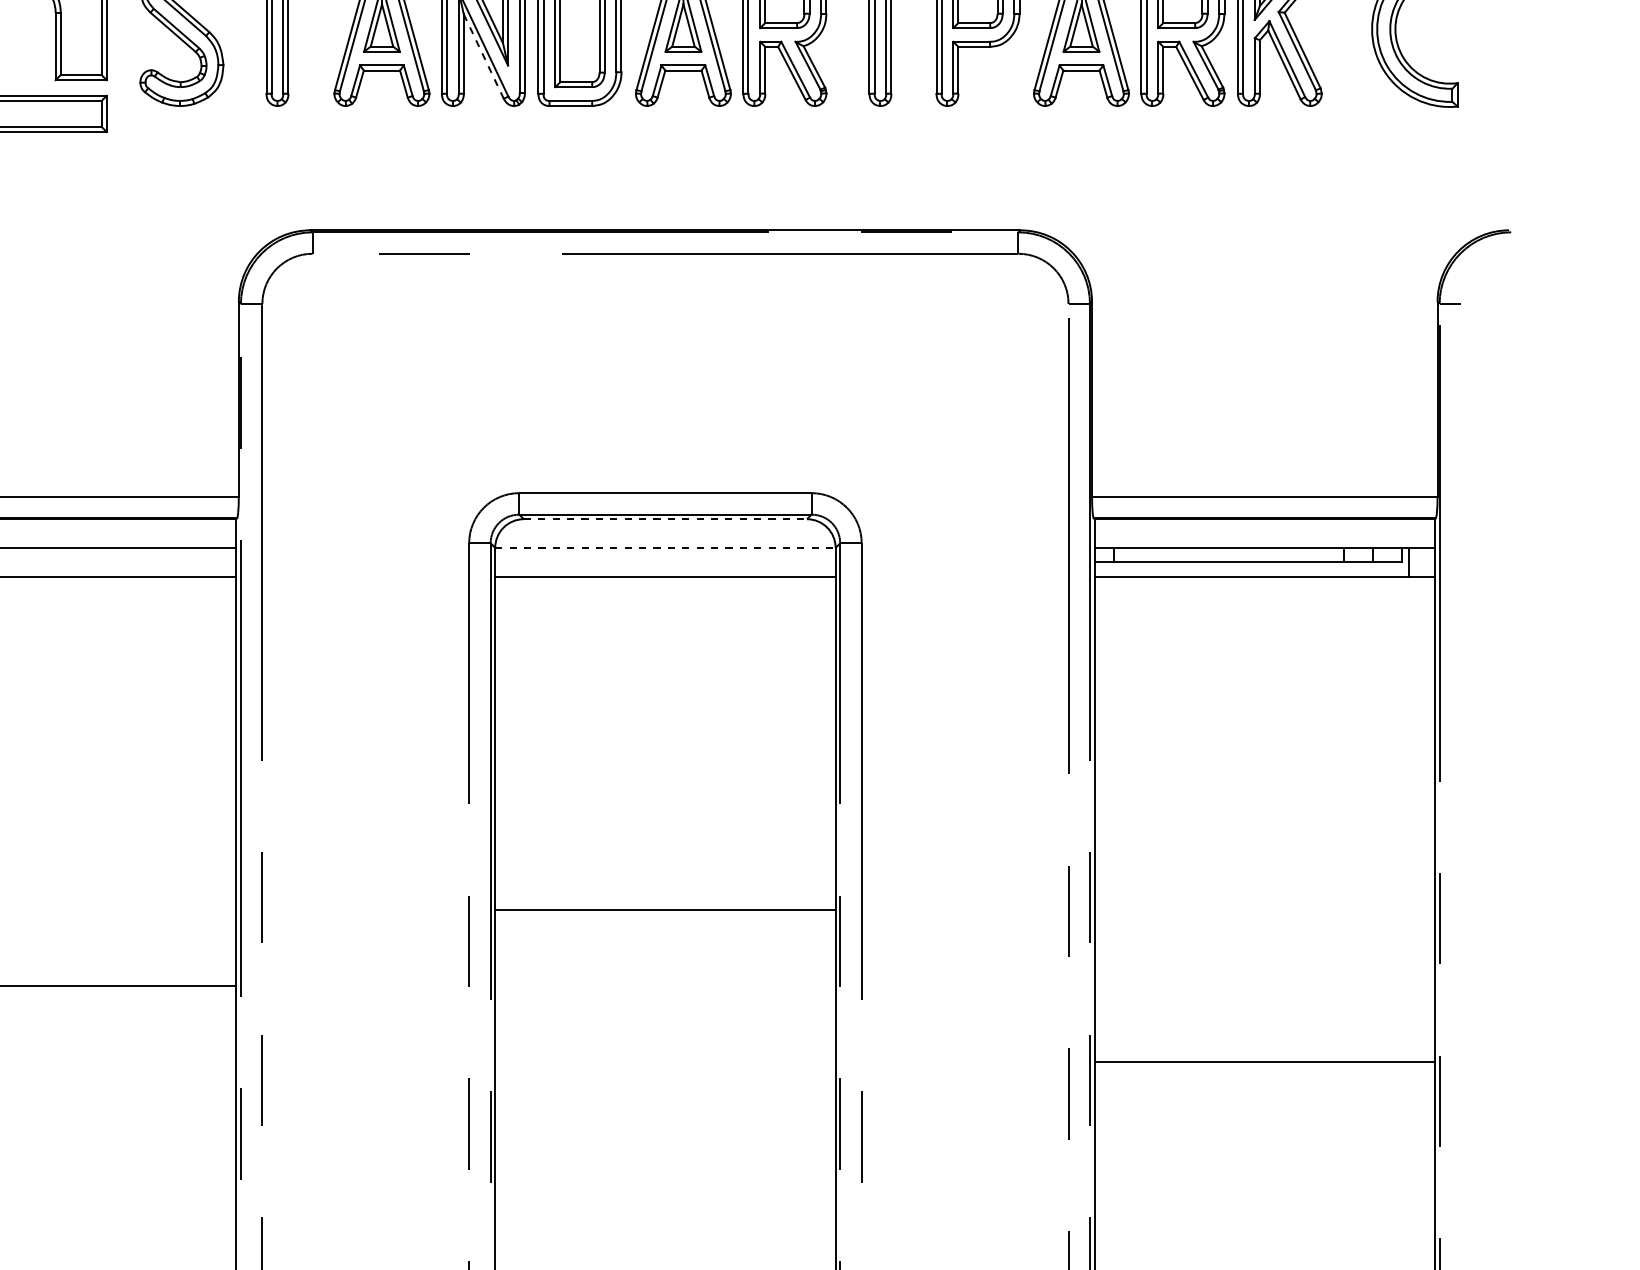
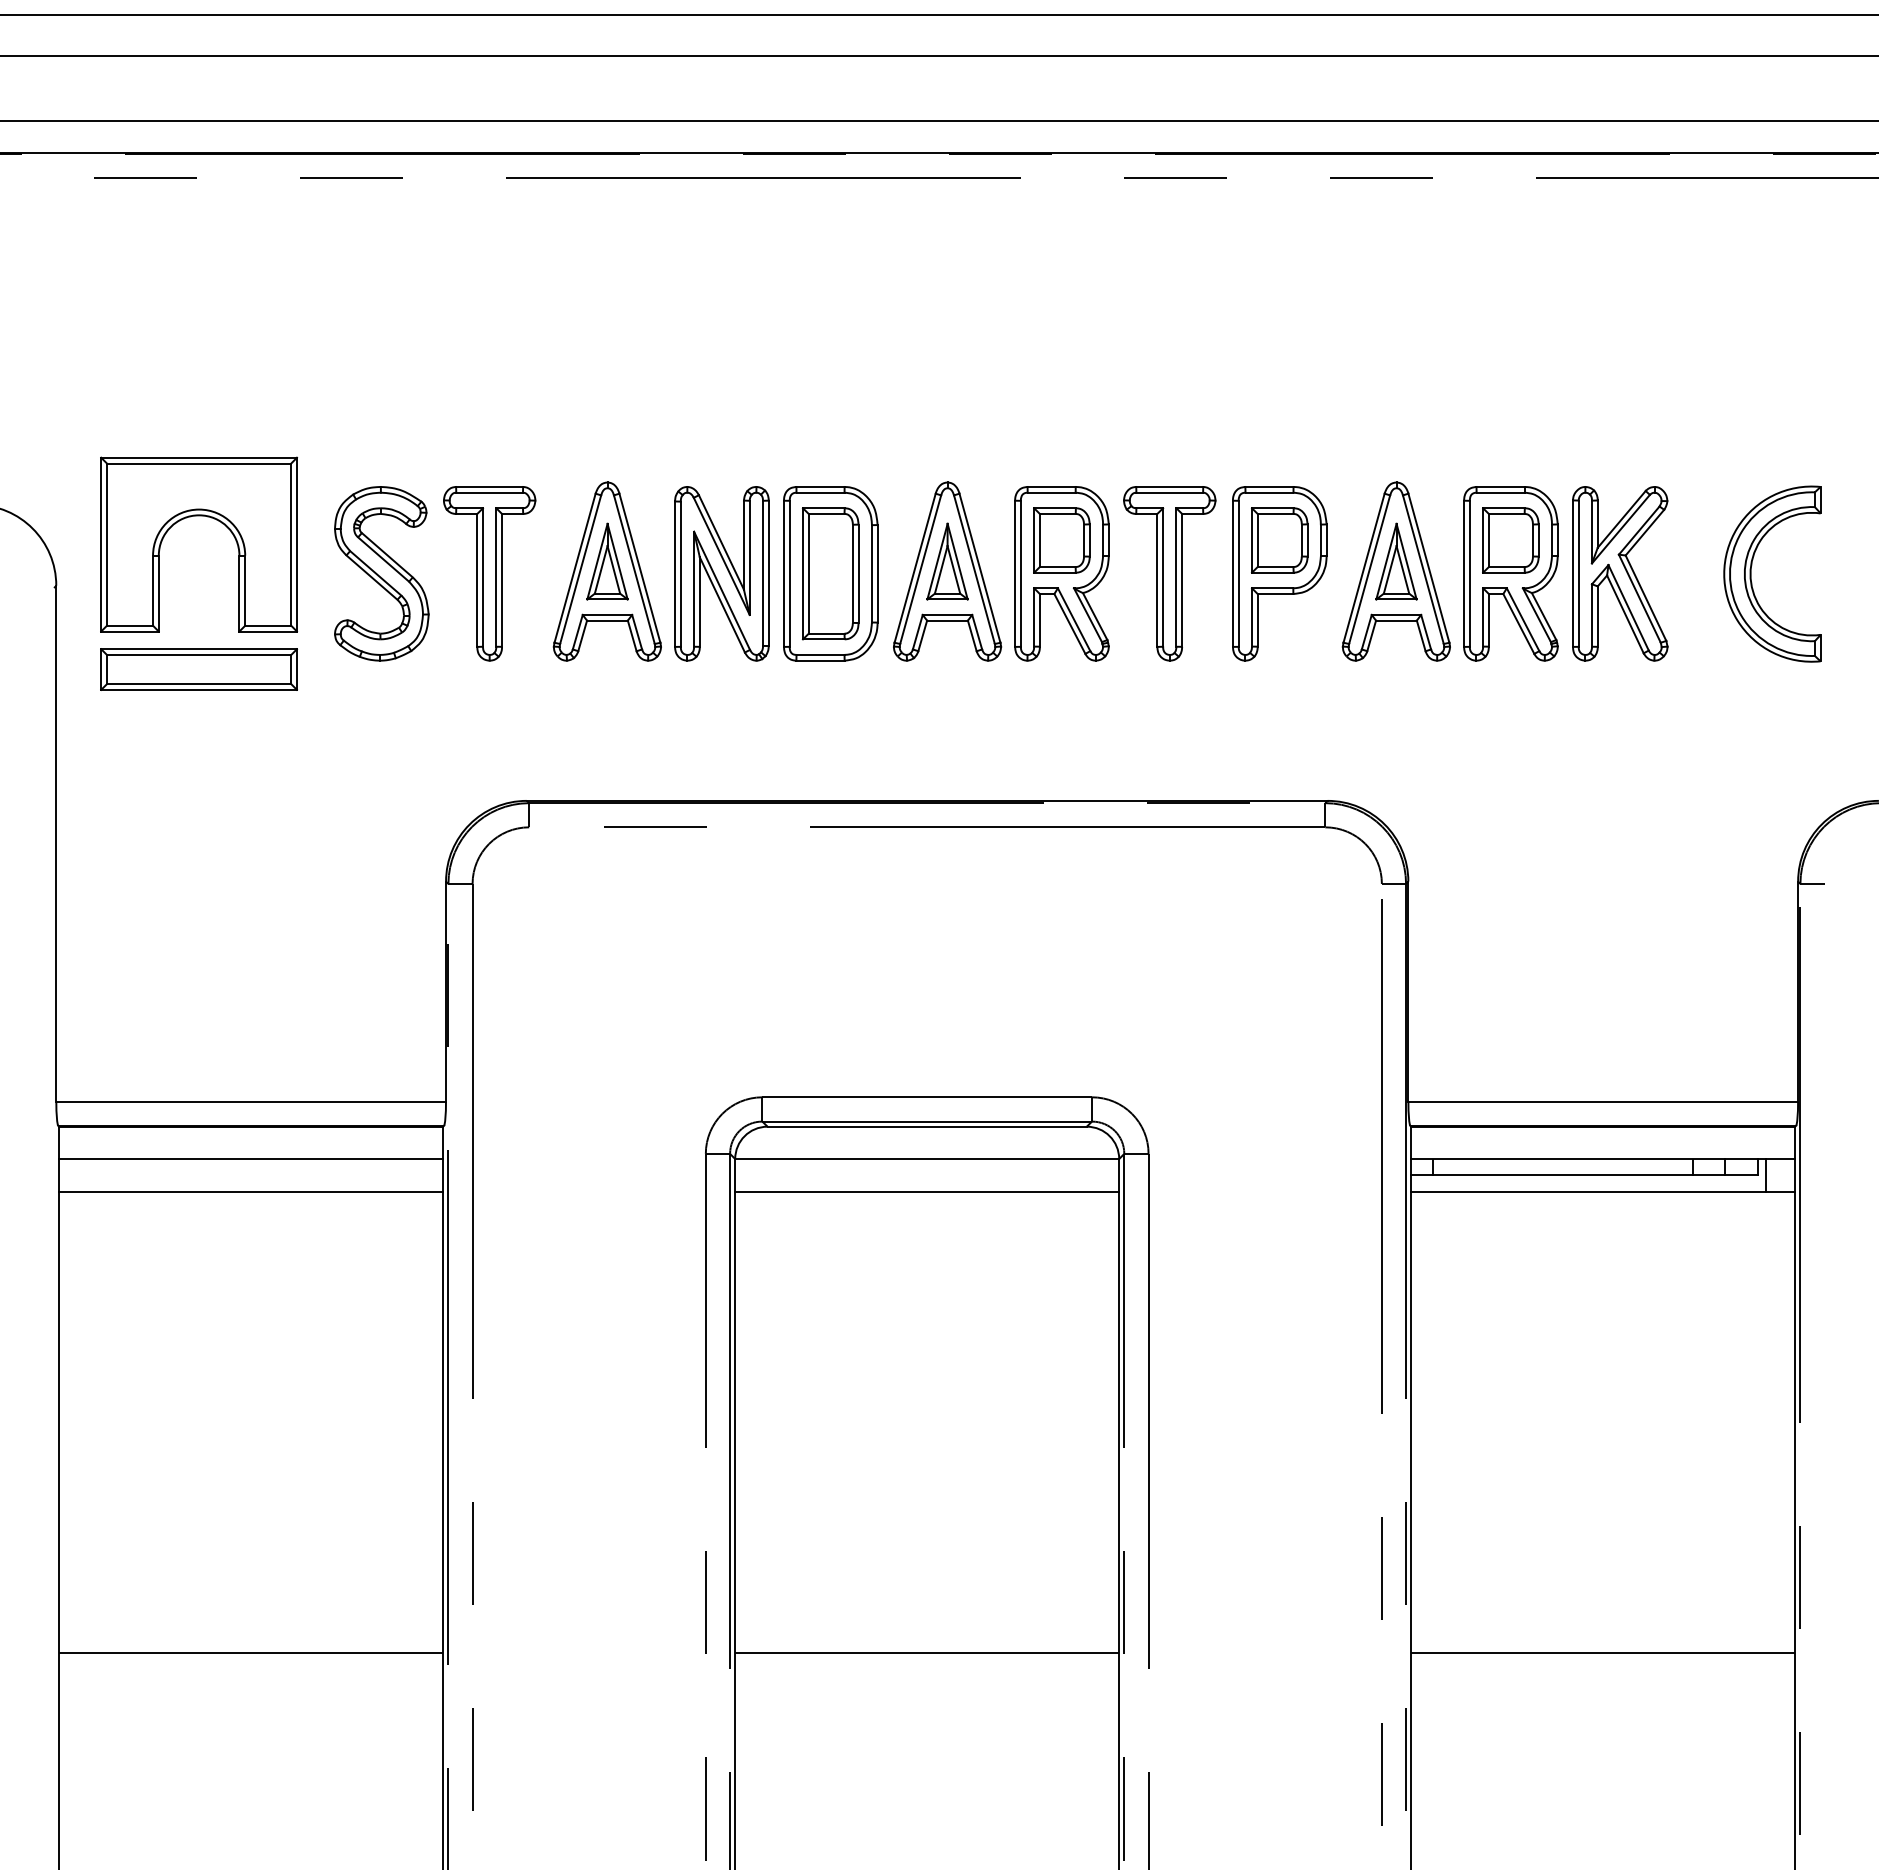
line: (483, 56) -> (722, 604), dashed -> solid
line: (665, 519) -> (927, 1126), dashed -> solid
line: (665, 548) -> (927, 1159), dashed -> solid
line: (665, 910) -> (927, 1653), moved
line: (1265, 1061) -> (1603, 1653), moved

